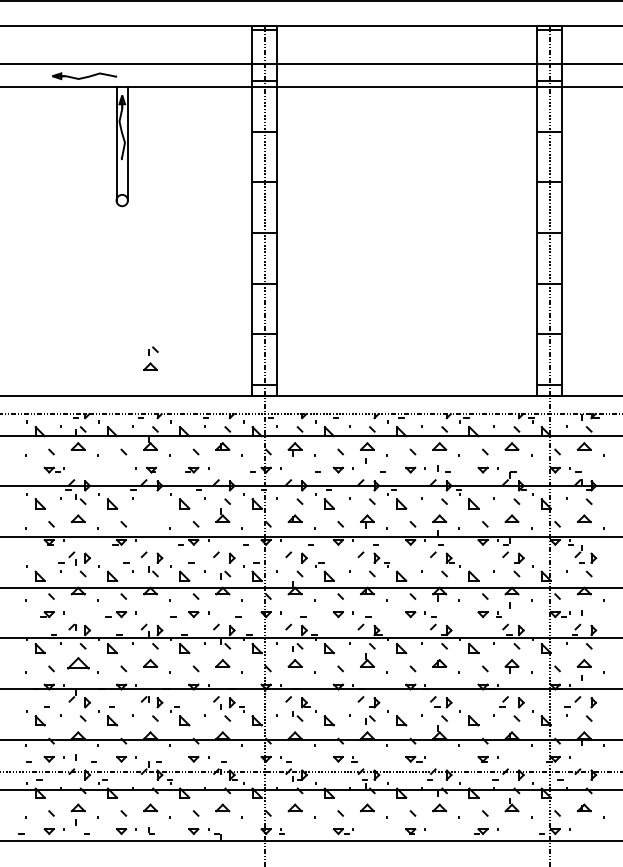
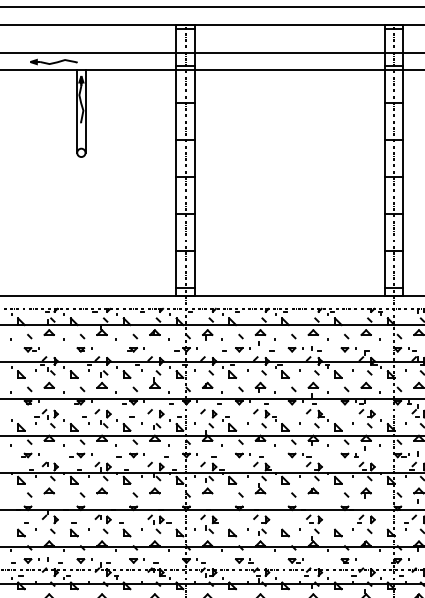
part: (150, 358) -> (102, 379), moved
part: (151, 469) -> (80, 349), moved
part: (77, 663) -> (48, 491), size x0.62

